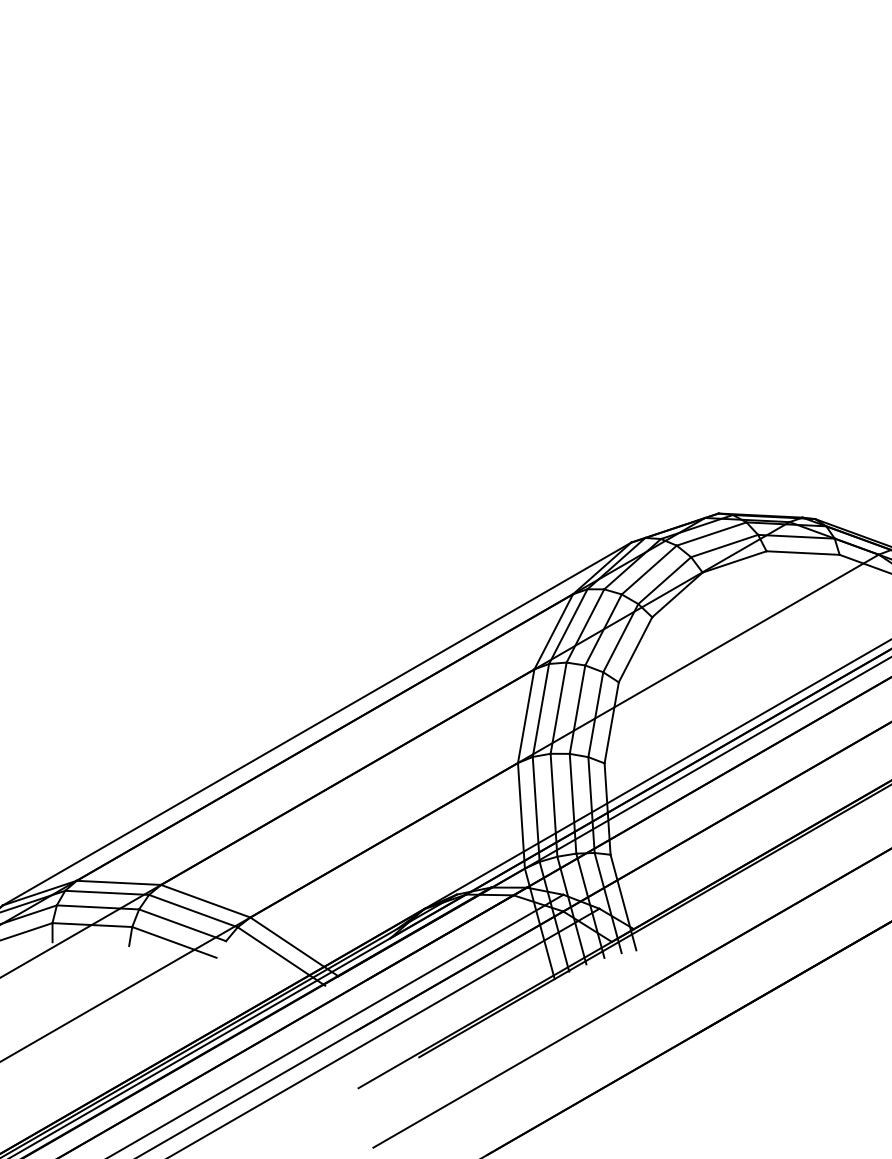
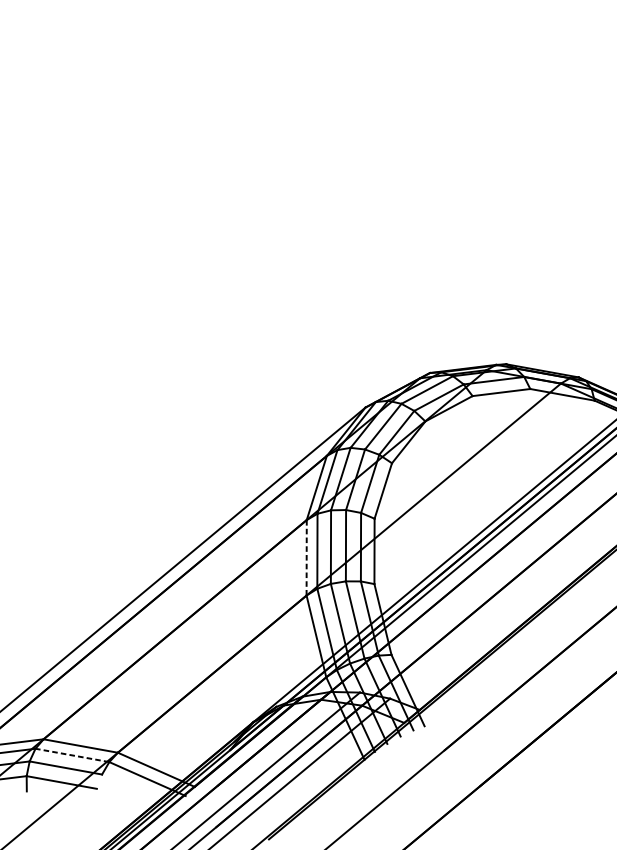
line: (526, 716) -> (306, 557), solid -> dashed
line: (192, 910) -> (71, 755), solid -> dashed

